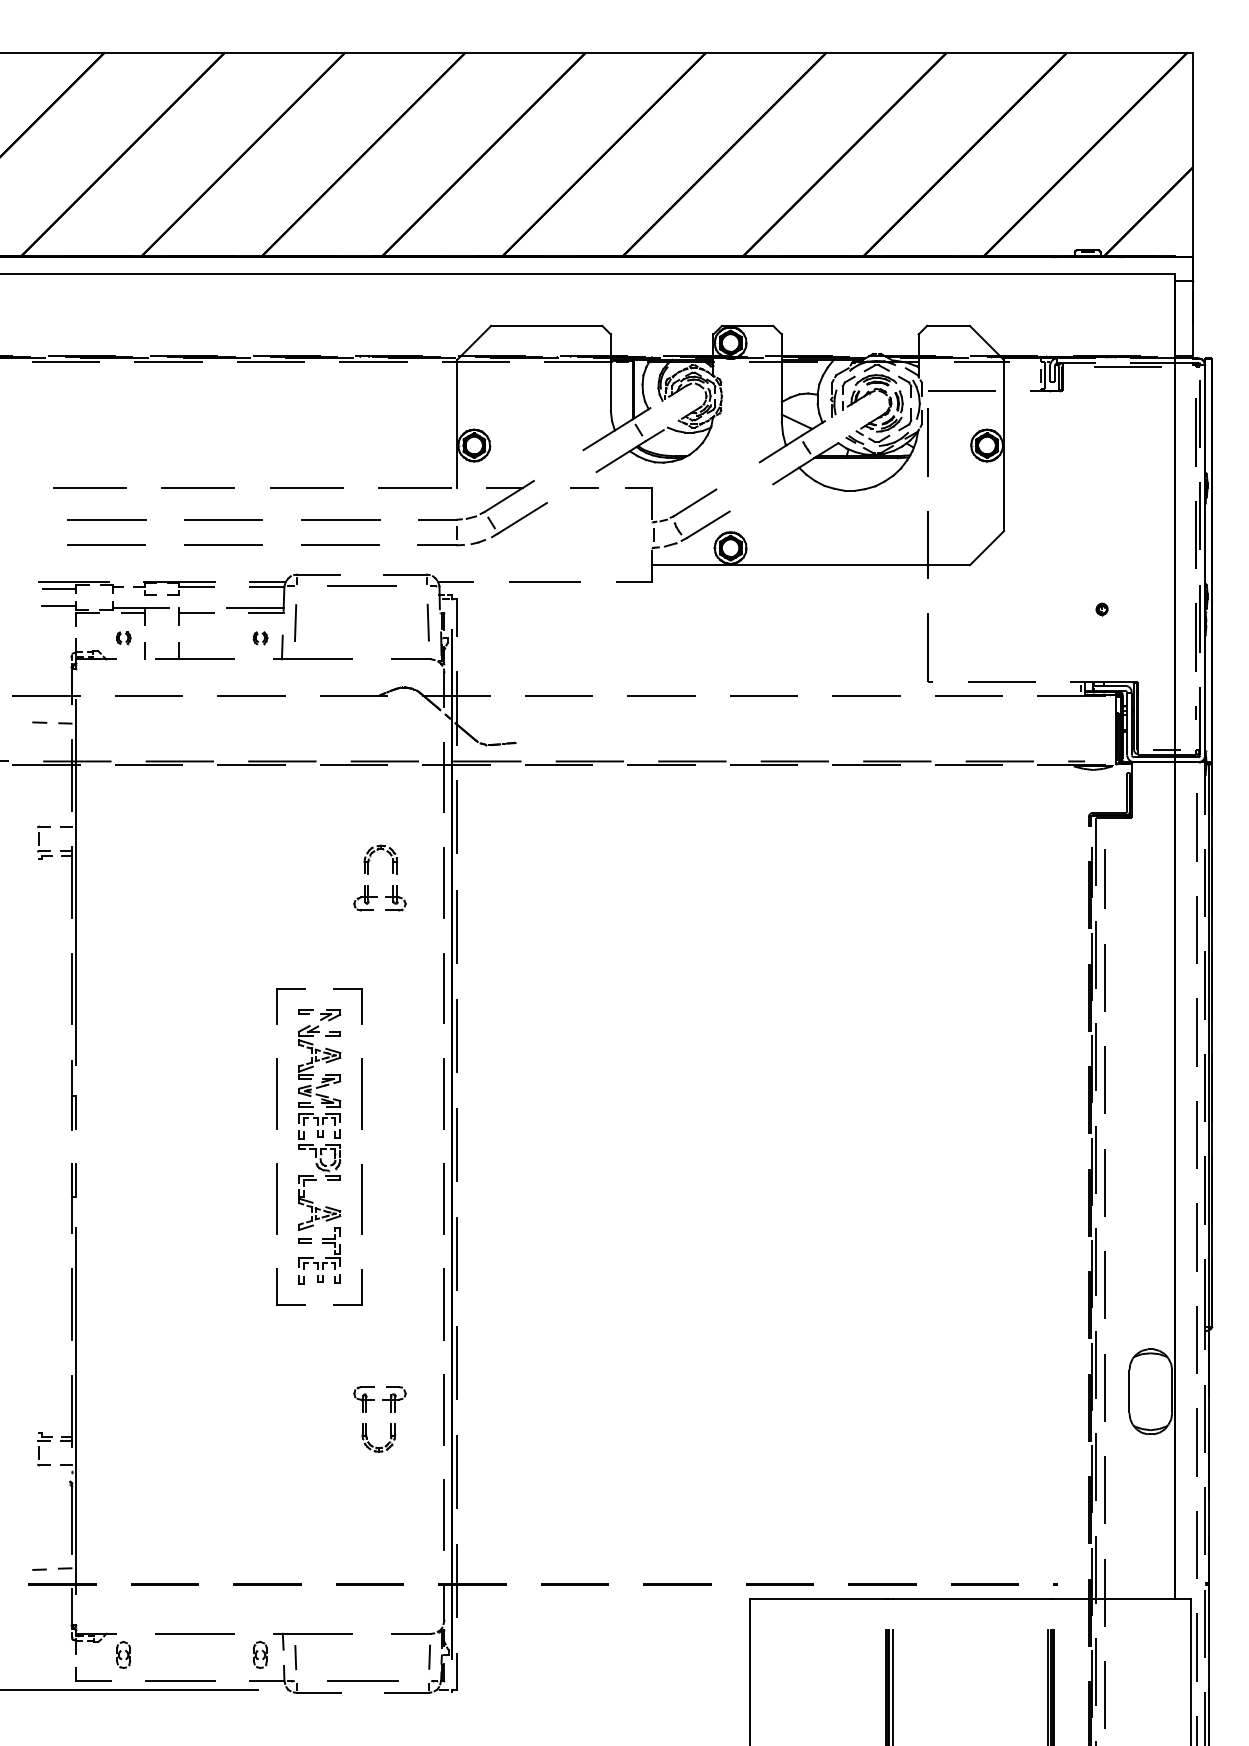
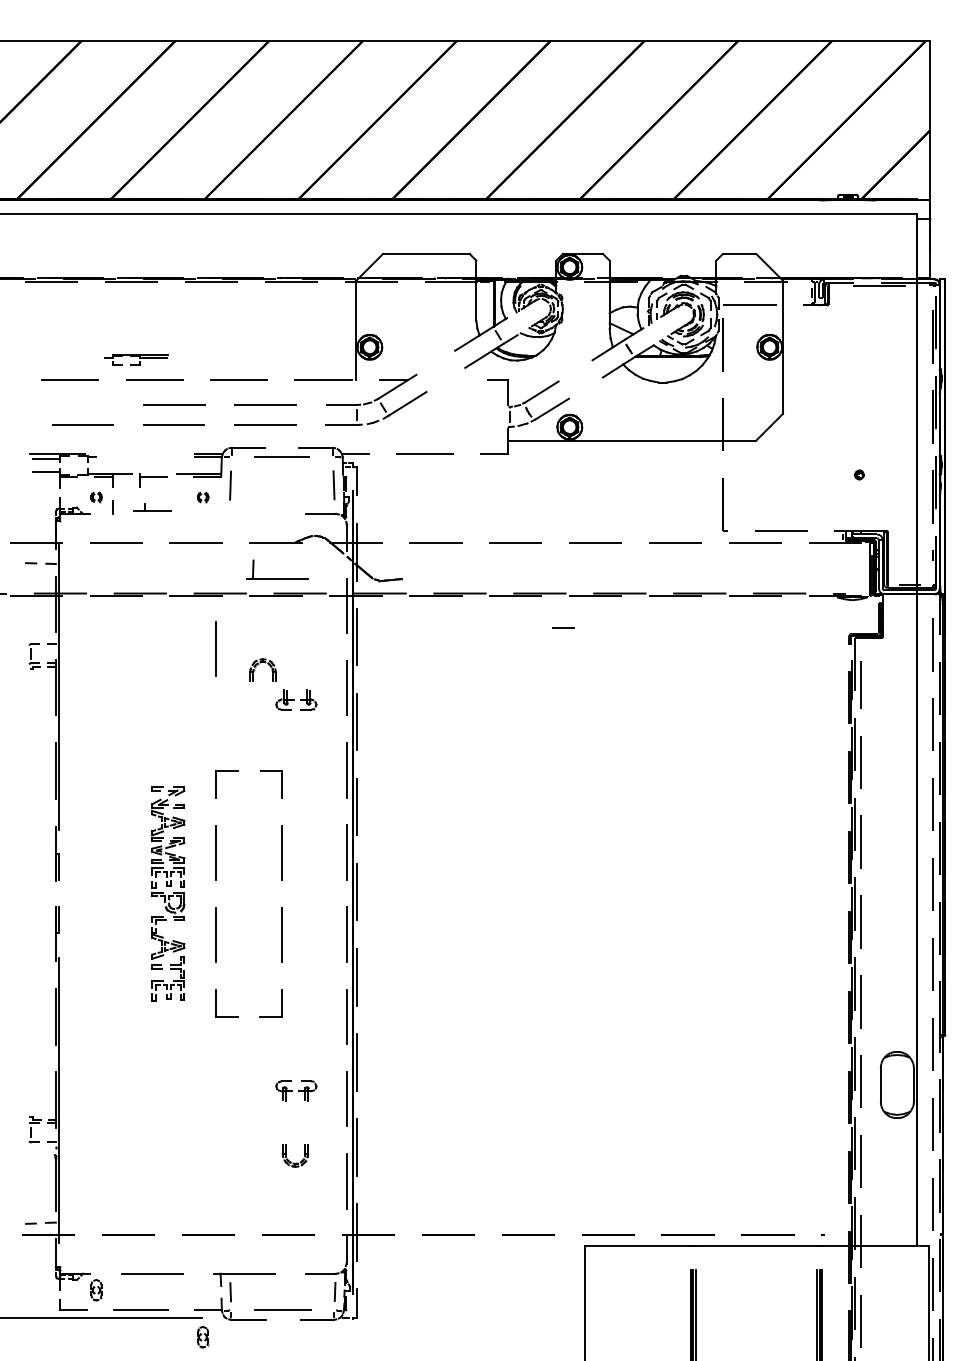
line: (585, 486) -> (563, 627), moved
line: (106, 520) -> (83, 405), removed
part: (174, 588) -> (136, 359), moved
part: (195, 651) -> (152, 507), size x0.6
part: (313, 658) -> (277, 578), moved
line: (276, 831) -> (215, 648), added
part: (380, 858) -> (262, 669), moved
part: (319, 1146) -> (168, 893), moved
part: (377, 1446) -> (294, 1162), moved
part: (260, 1655) -> (203, 1337), moved

